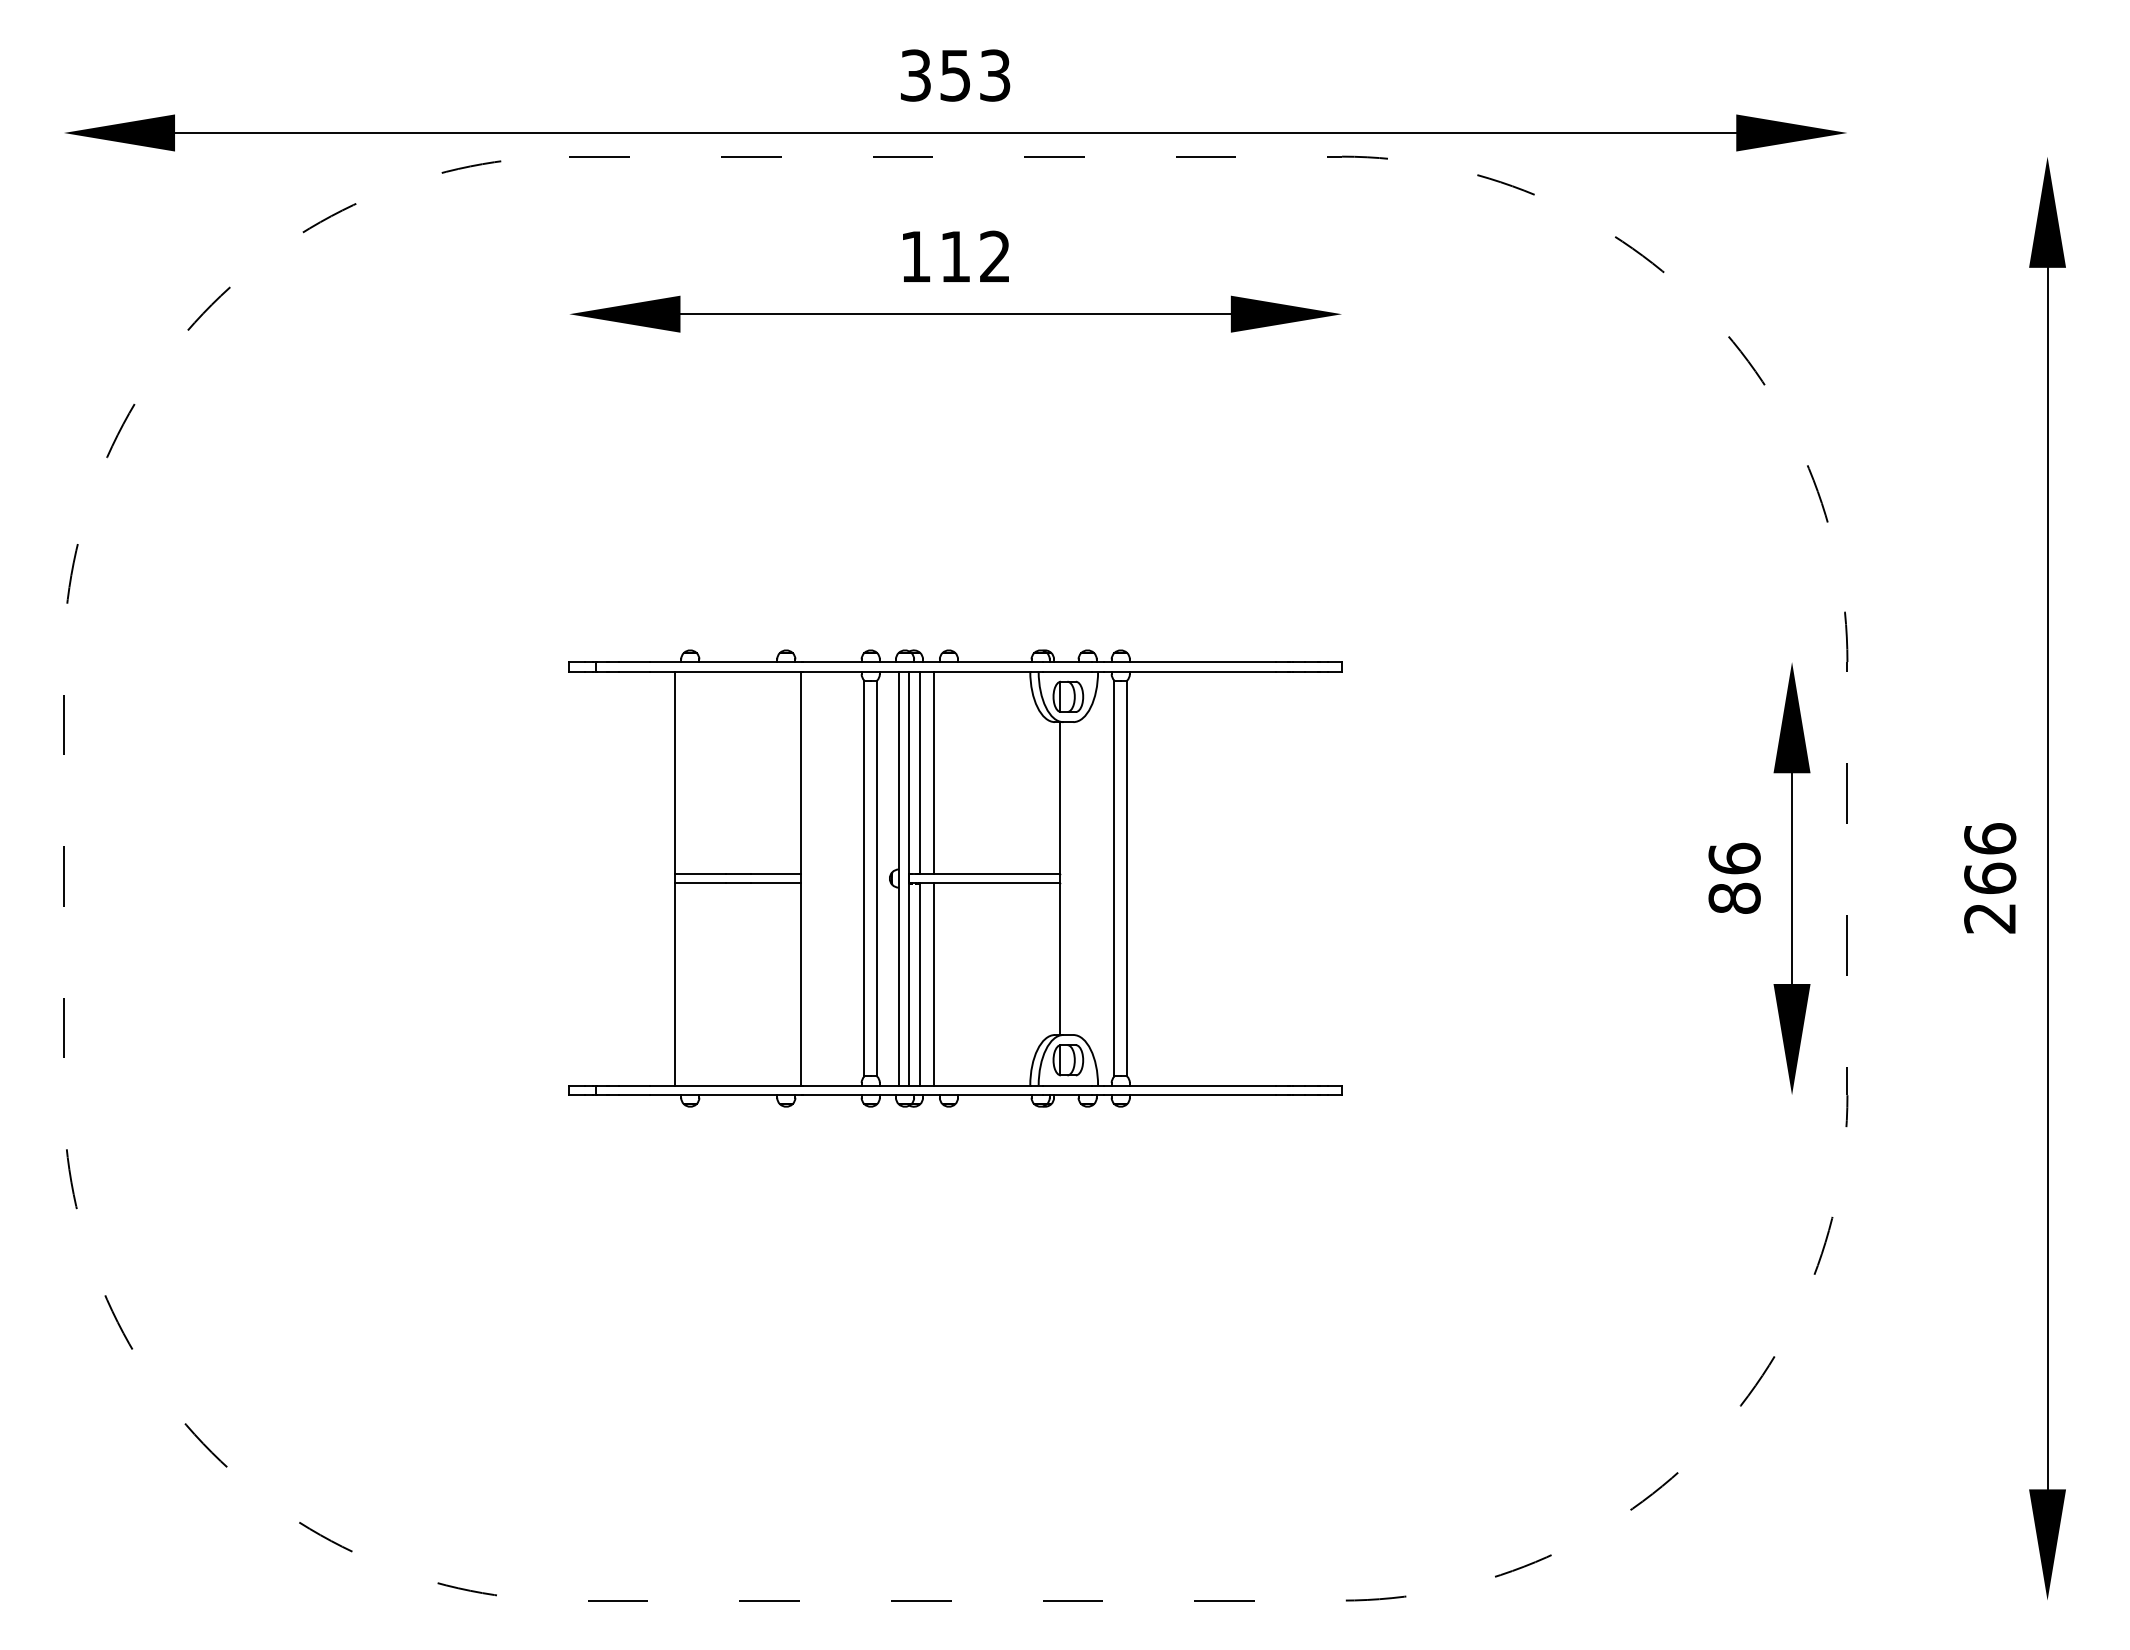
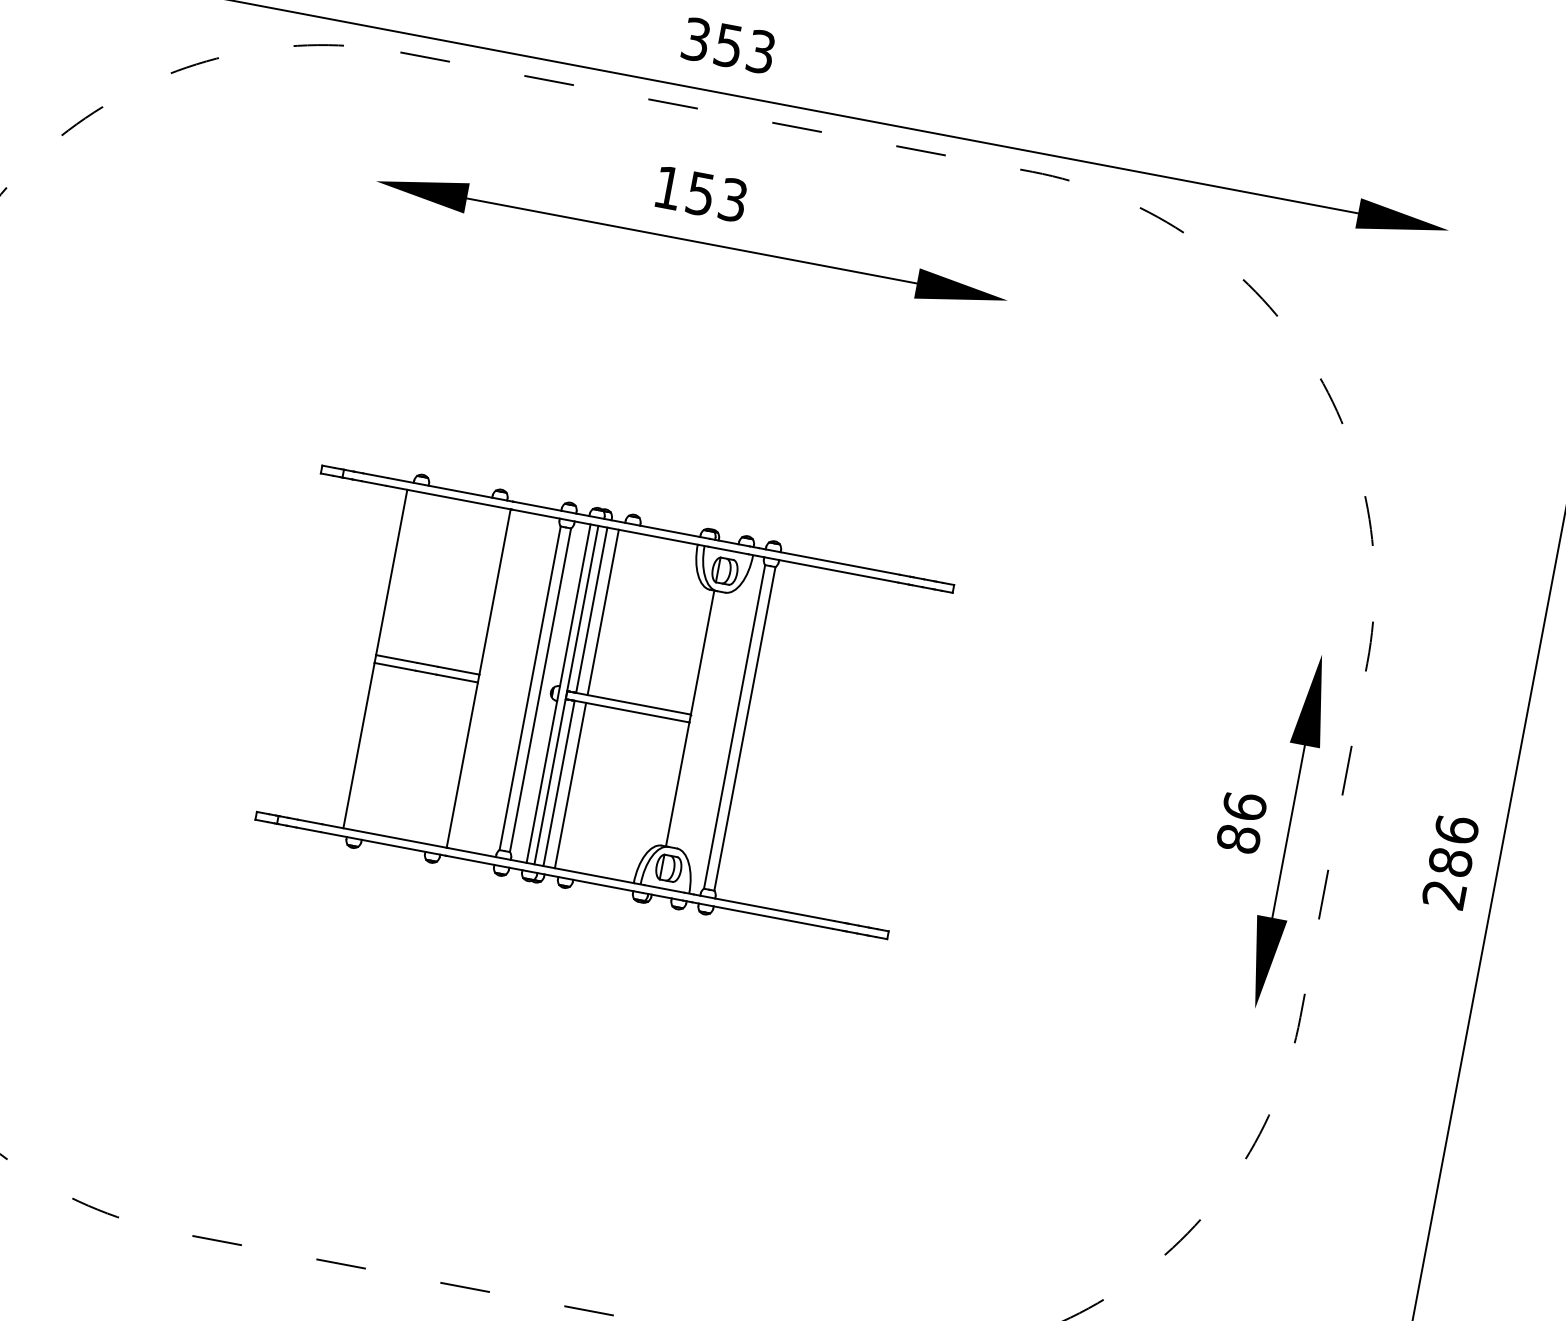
text: (975, 256) -> (717, 196), 112 -> 153
text: (1990, 878) -> (1450, 862), 266 -> 286

